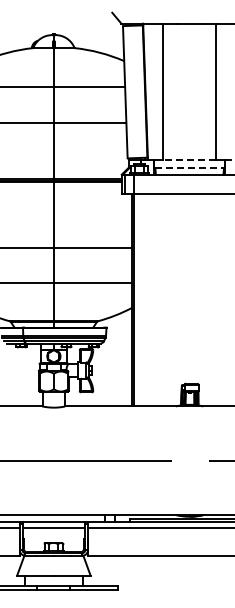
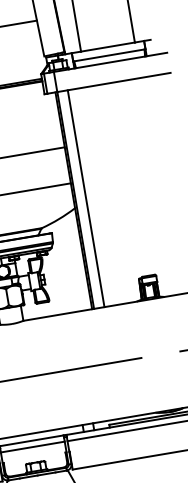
line: (189, 159) -> (107, 46), dashed -> solid
line: (190, 167) -> (110, 54), dashed -> solid
line: (144, 300) -> (86, 198), added

